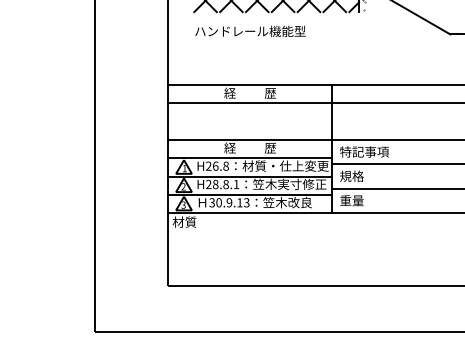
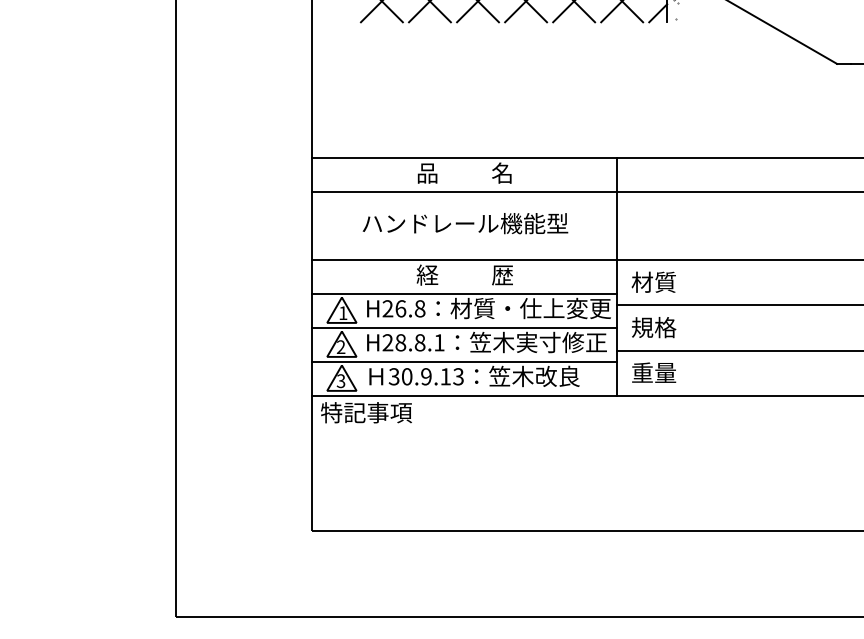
text: (250, 30) -> (465, 221), moved
text: (249, 92) -> (463, 171), 経          歴 -> 品          名
text: (364, 151) -> (677, 281), 特記事項 -> 材質
text: (196, 221) -> (365, 411), 材質 -> 特記事項

